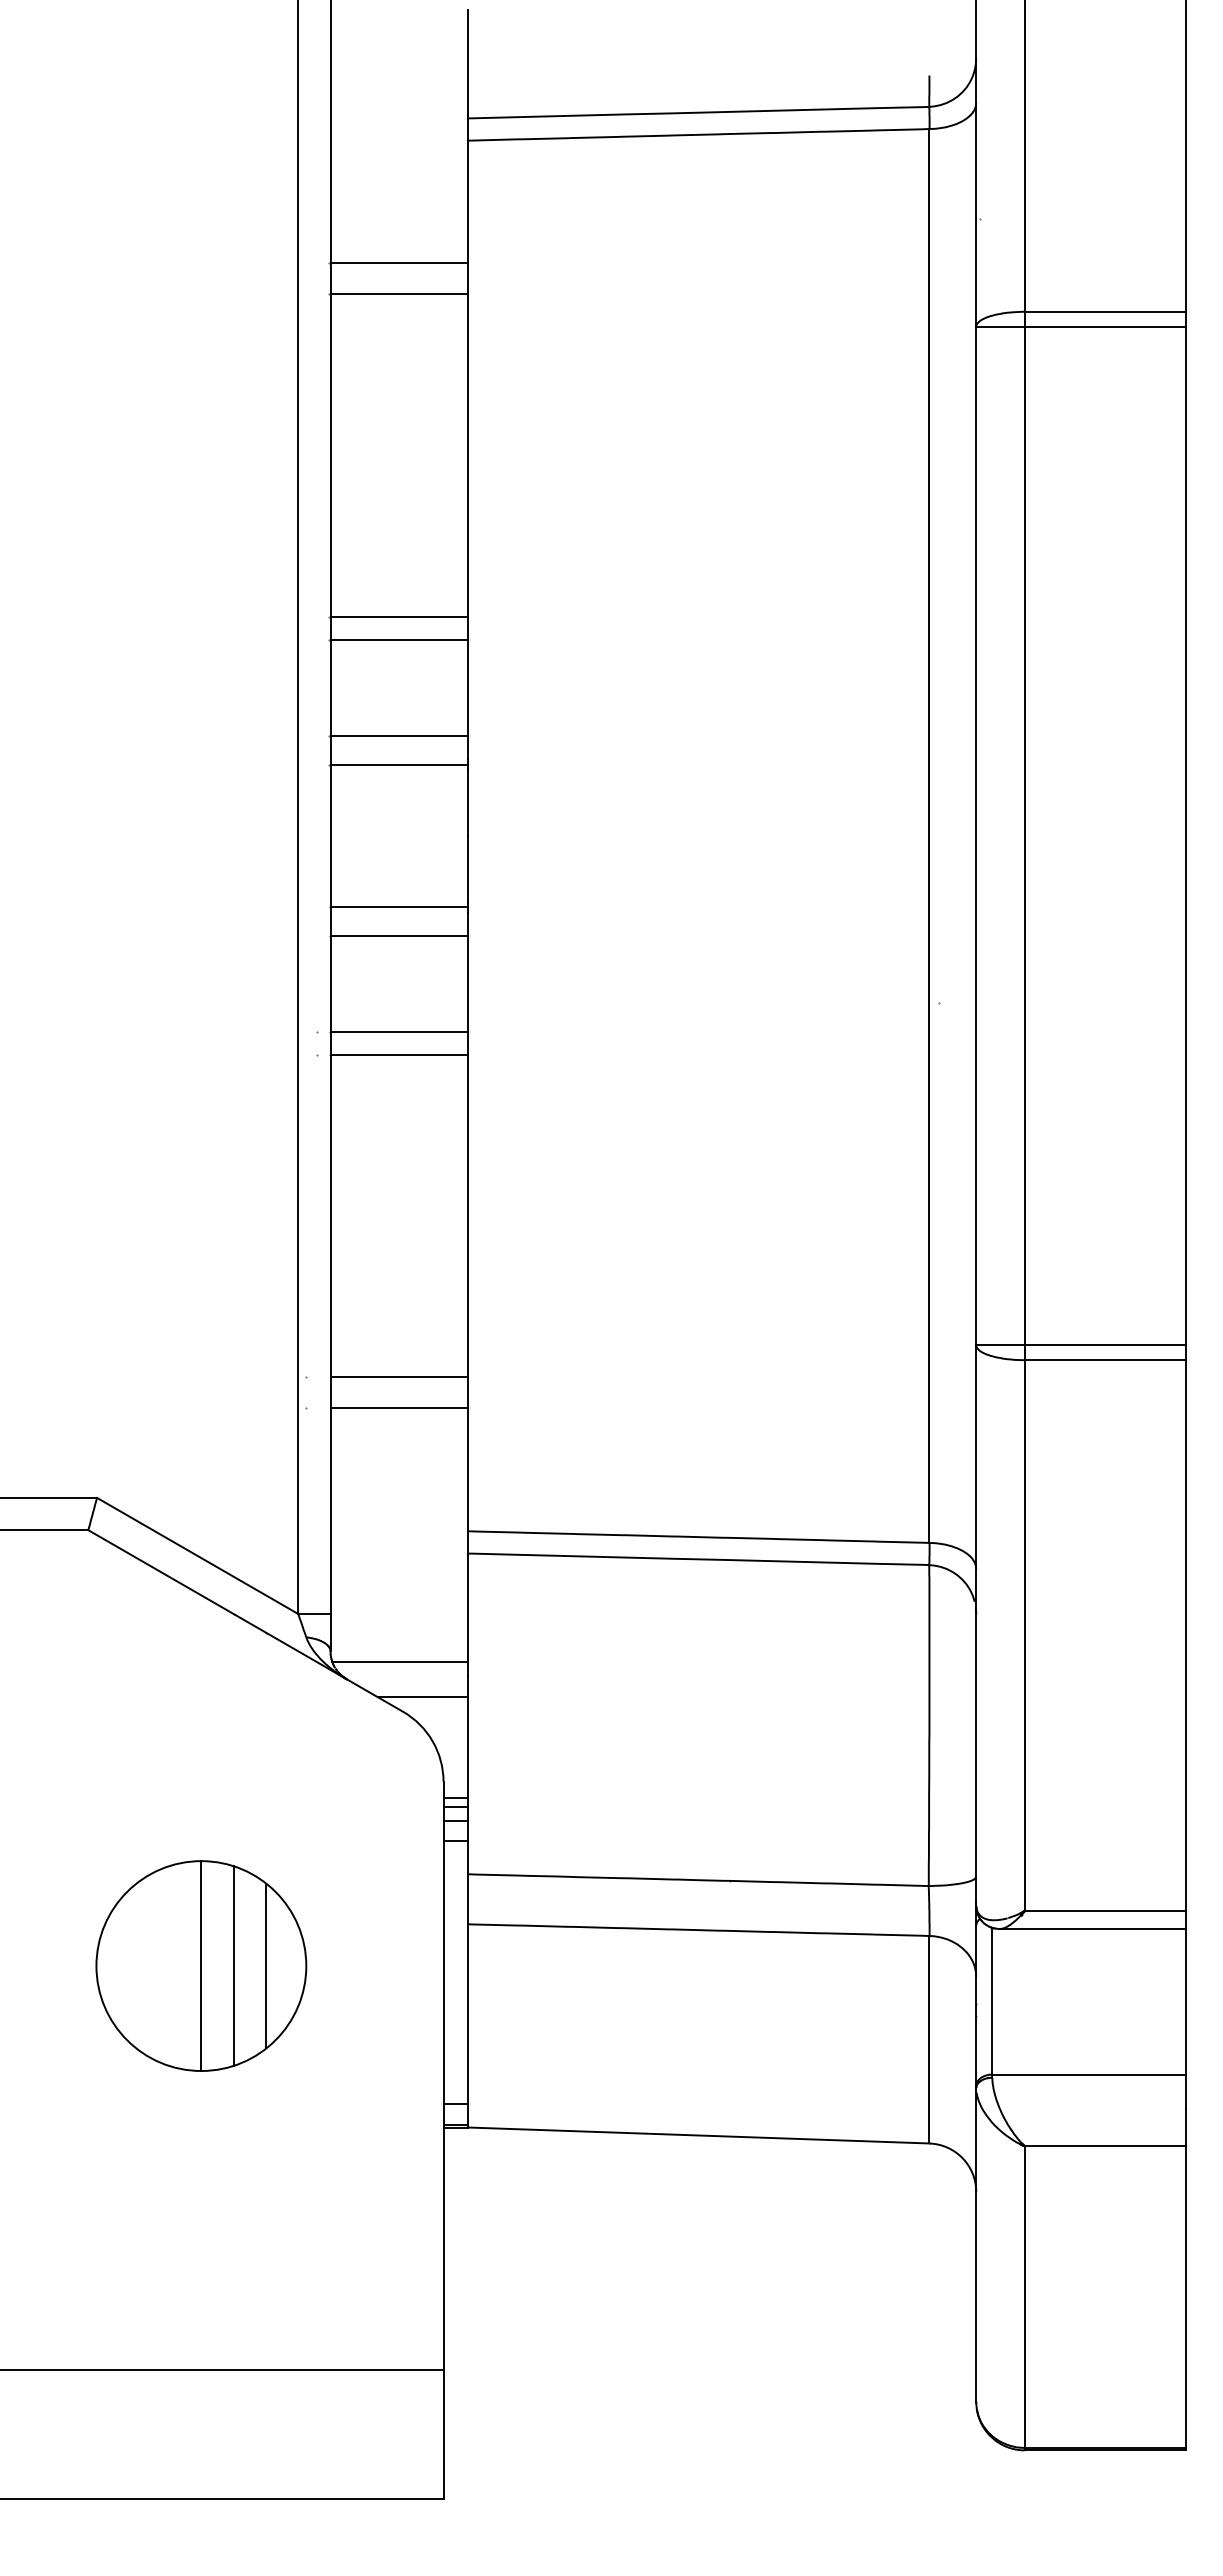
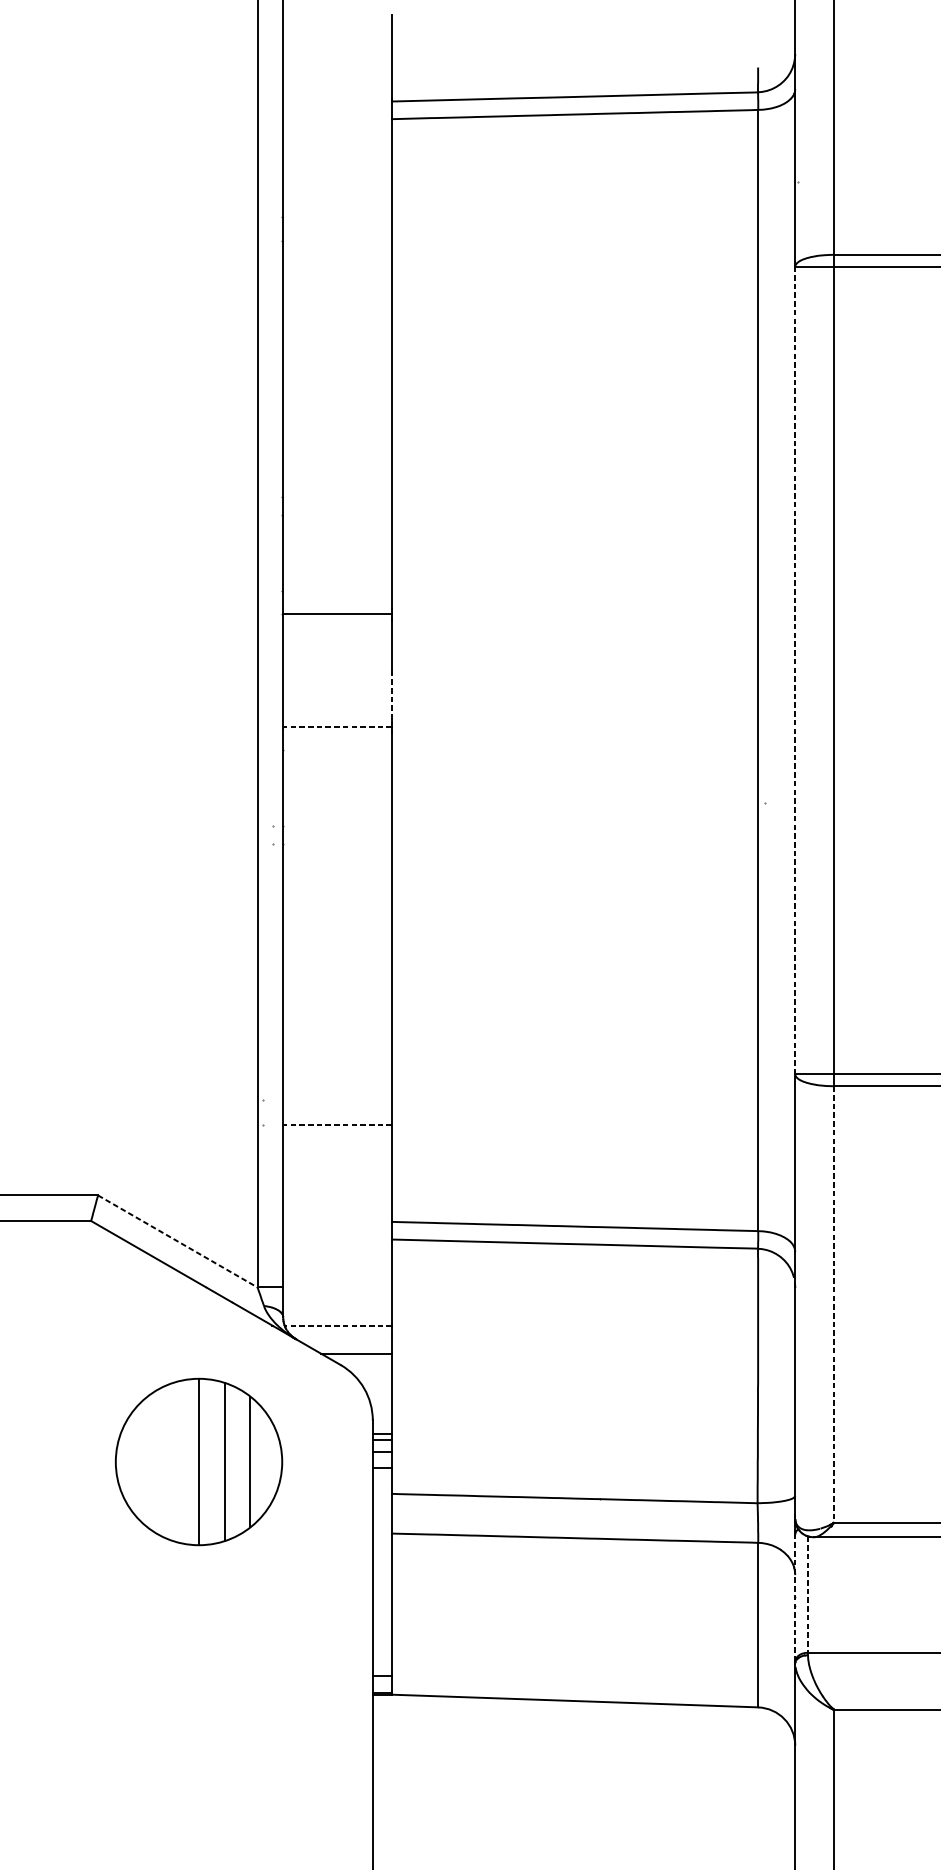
line: (398, 263) -> (337, 216), removed
line: (398, 294) -> (337, 241), removed
line: (398, 617) -> (337, 497), removed
line: (398, 640) -> (337, 515), removed
line: (398, 735) -> (337, 590), removed
line: (976, 835) -> (795, 670), solid -> dashed
line: (467, 867) -> (391, 695), solid -> dashed
line: (399, 907) -> (337, 727), solid -> dashed
line: (398, 935) -> (337, 749), removed
line: (398, 1031) -> (337, 825), removed
line: (398, 1054) -> (337, 843), removed
line: (398, 1377) -> (337, 1099), removed
line: (399, 1408) -> (337, 1124), solid -> dashed
line: (198, 1556) -> (178, 1241), solid -> dashed
line: (1024, 1636) -> (833, 1305), solid -> dashed
line: (400, 1662) -> (338, 1325), solid -> dashed
part: (201, 1965) -> (199, 1461), moved
line: (992, 2001) -> (808, 1594), solid -> dashed
line: (976, 2005) -> (795, 1597), solid -> dashed

